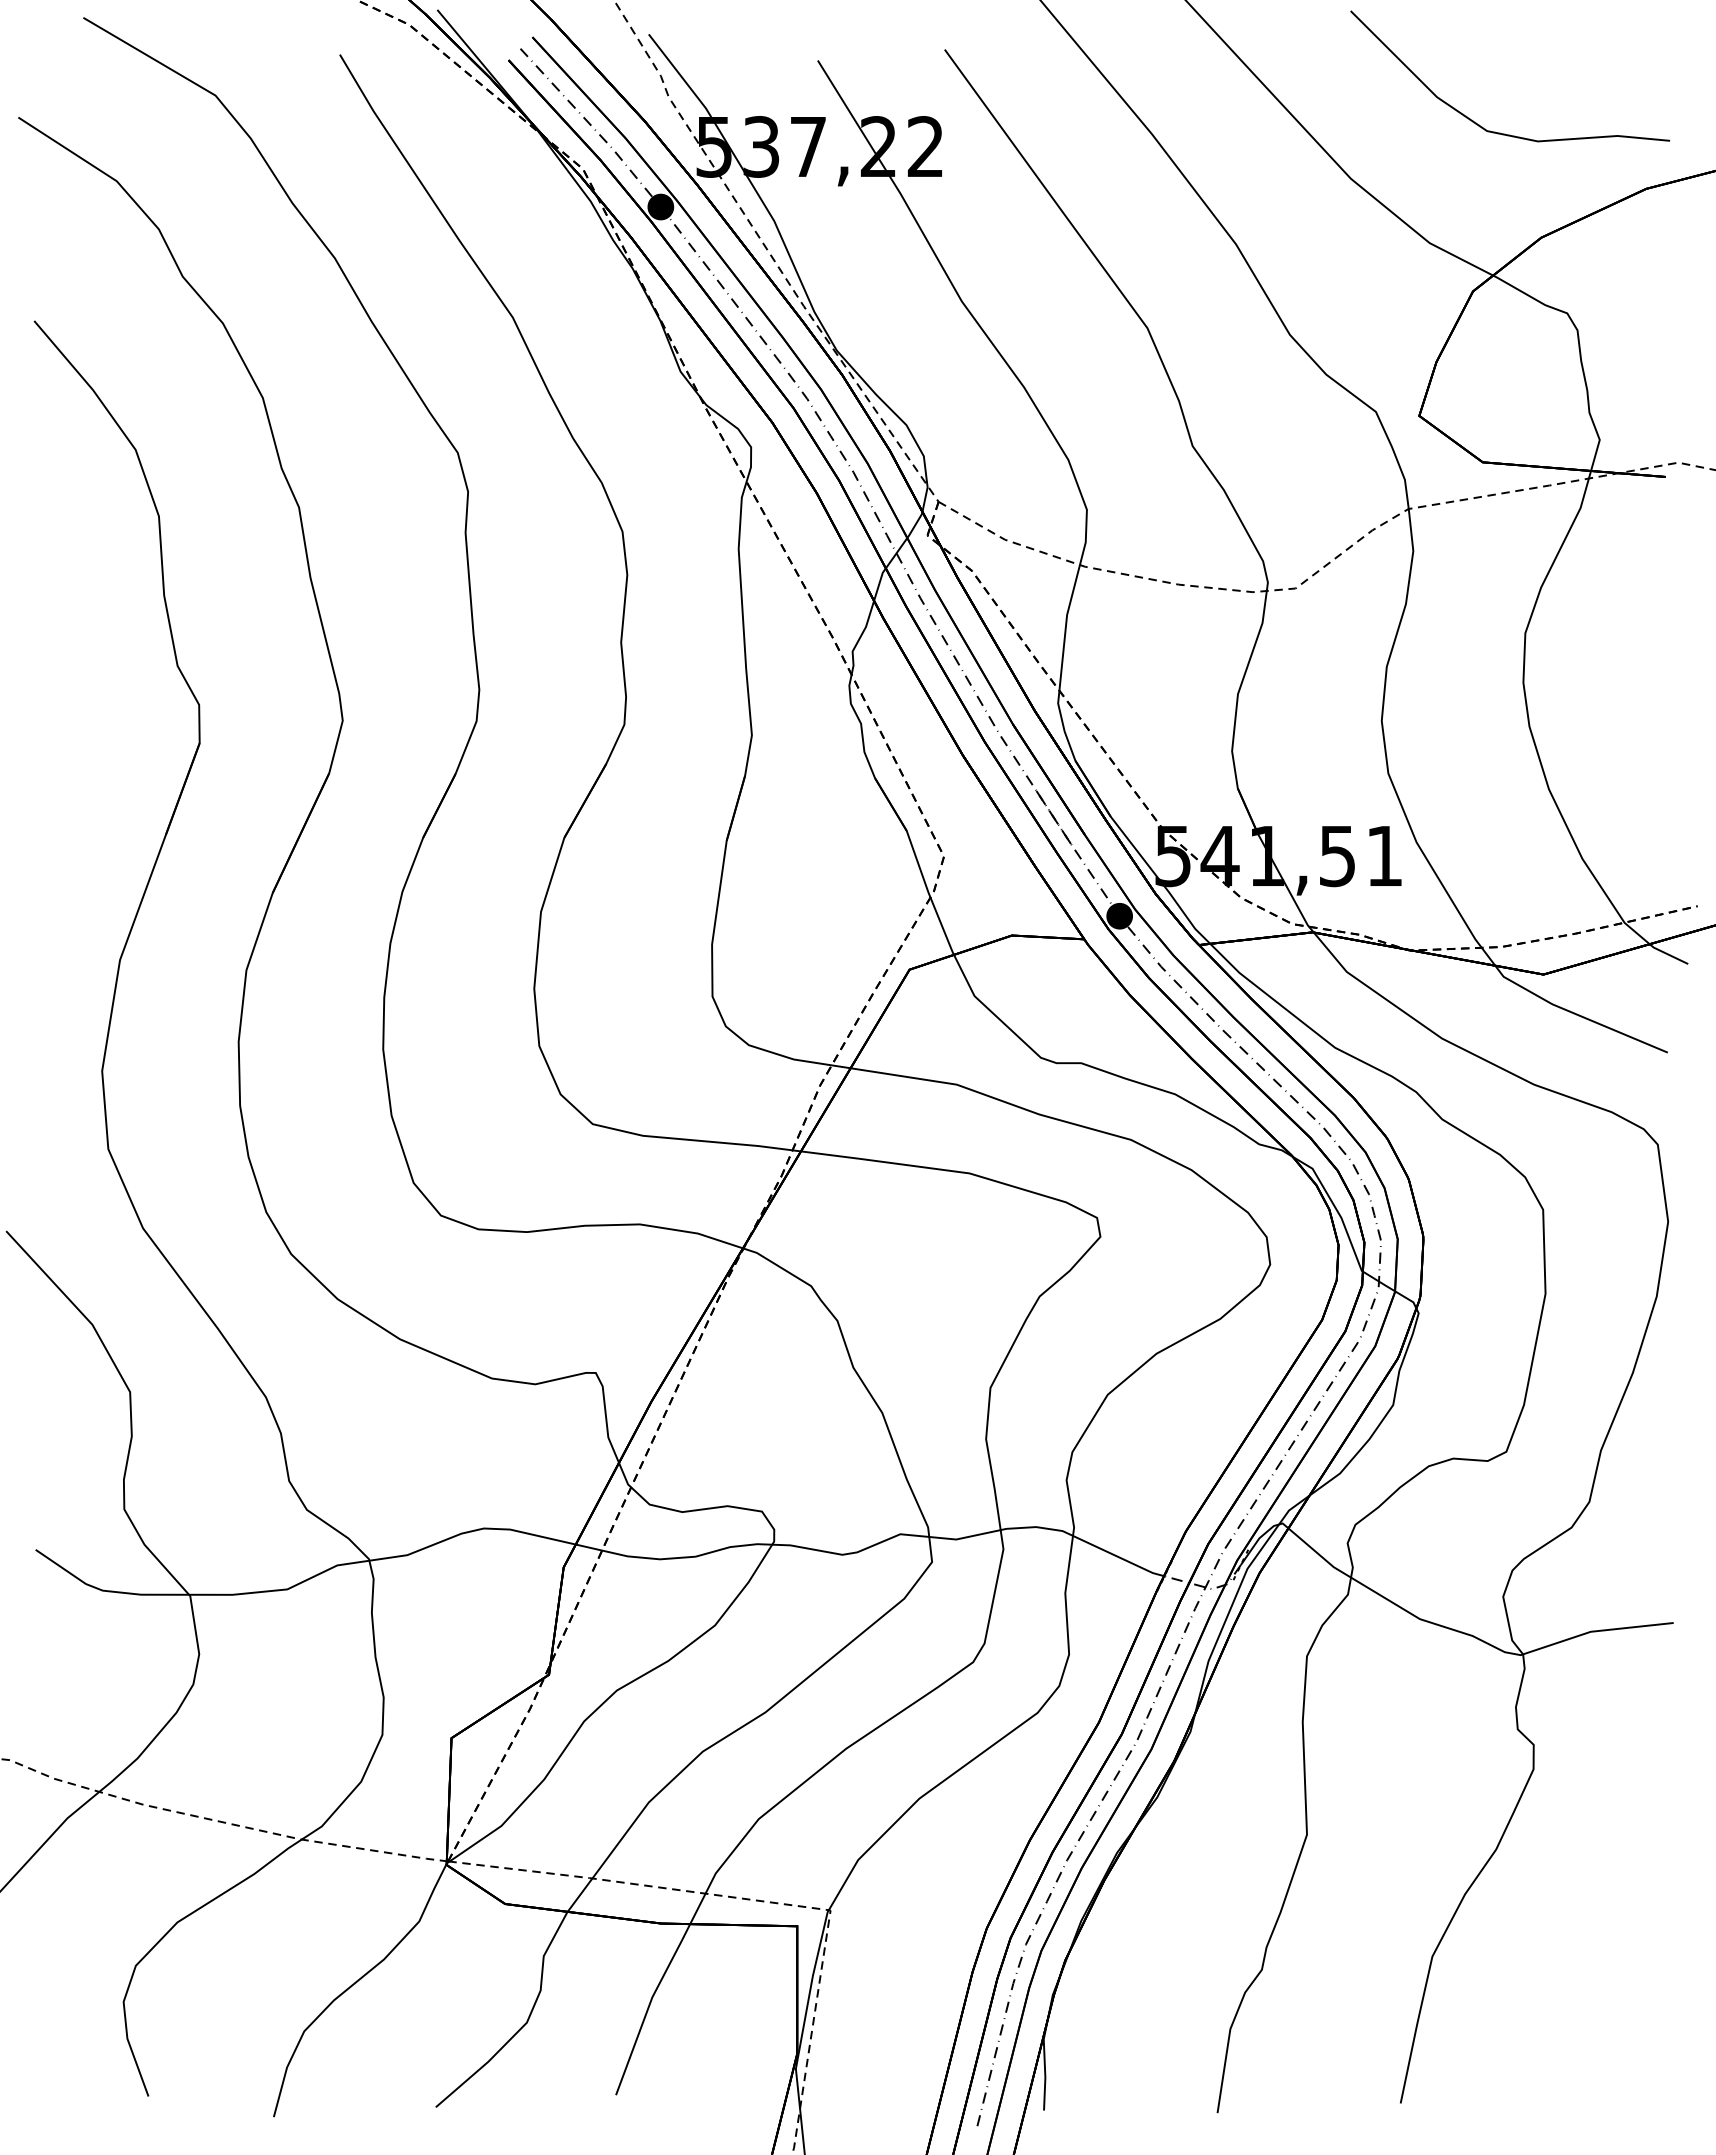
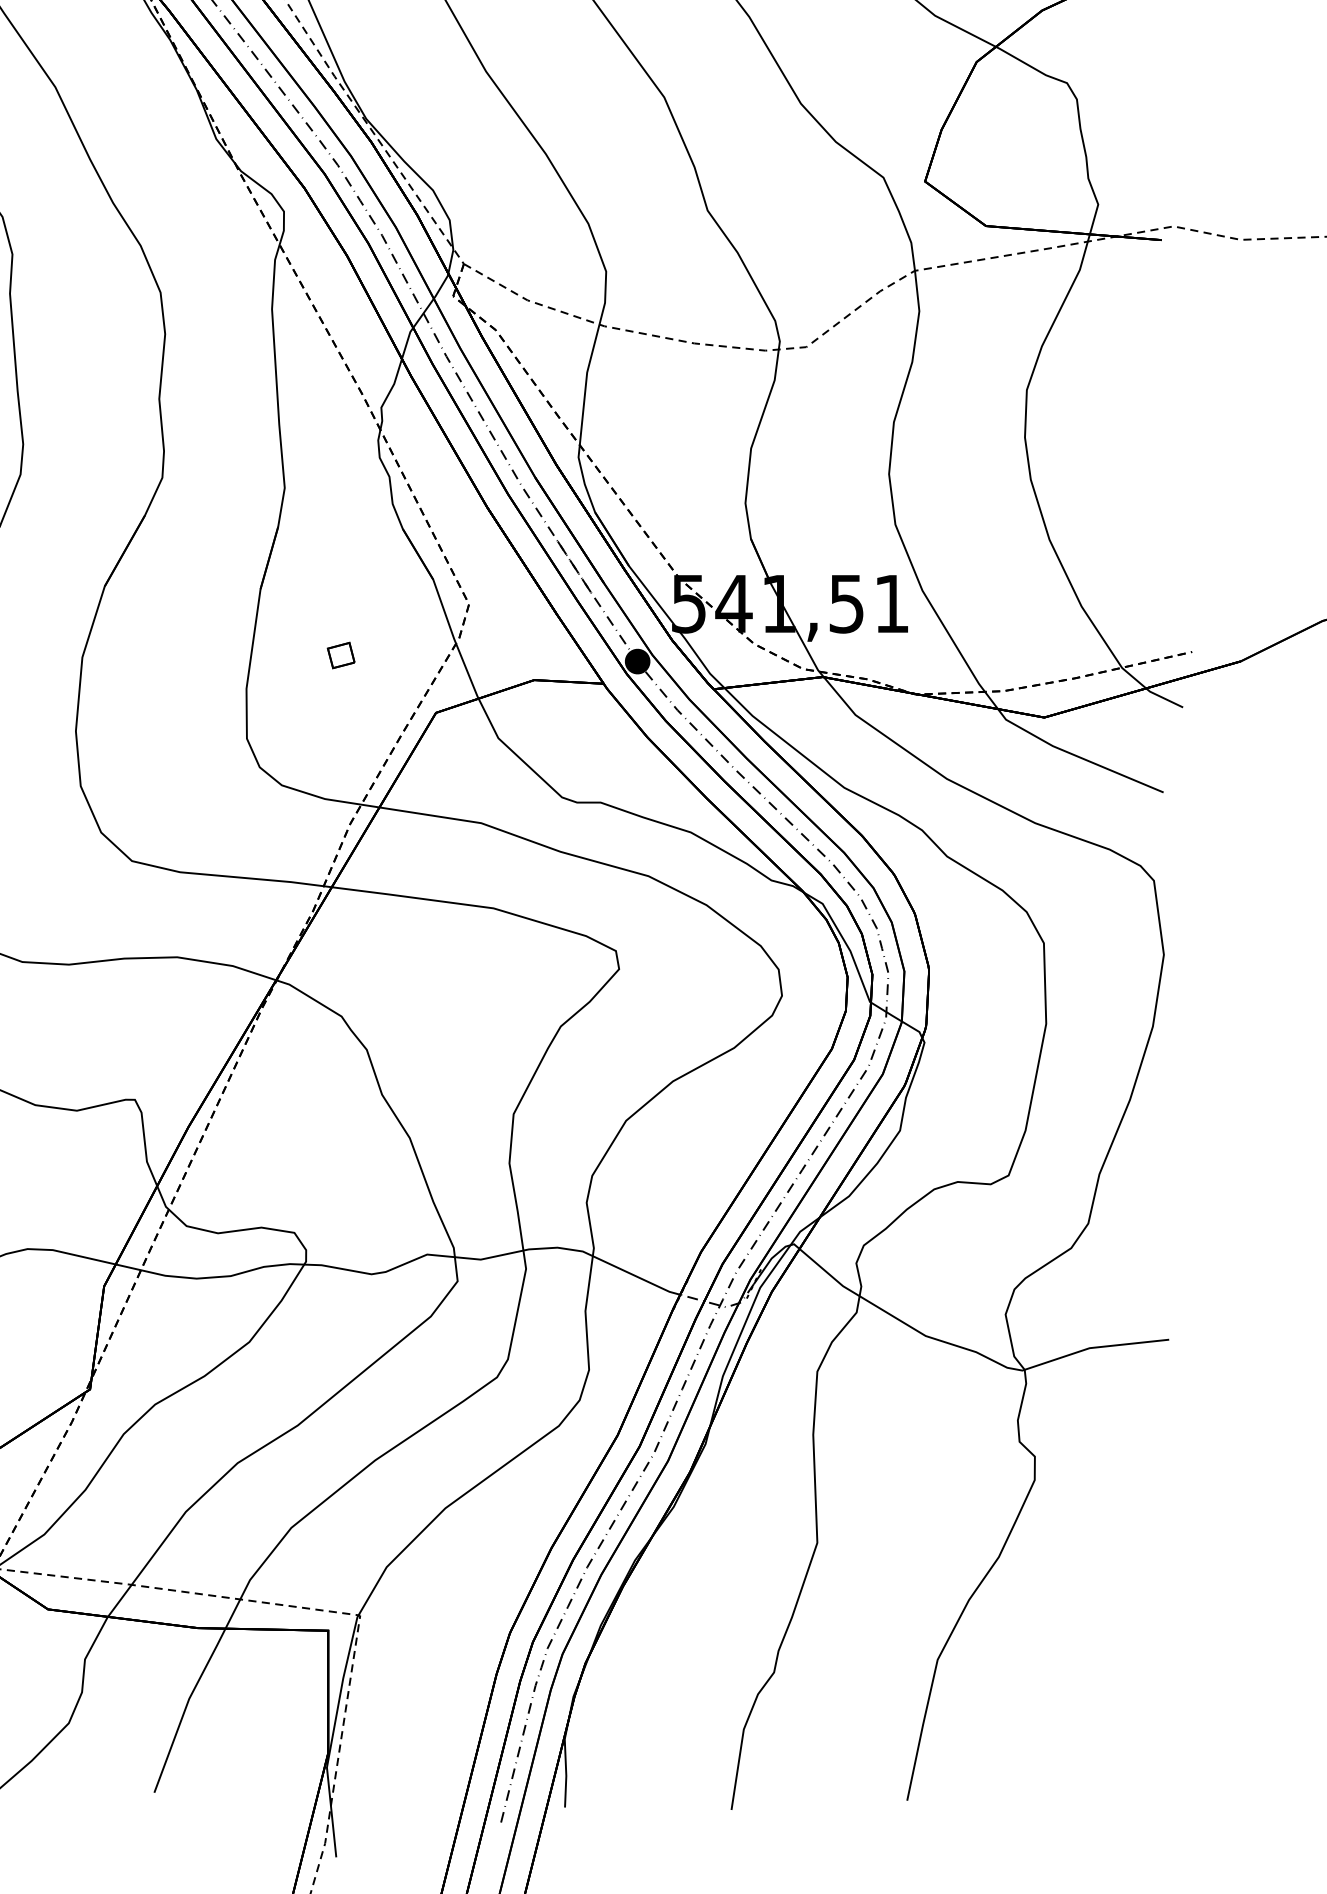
part: (810, 909) -> (340, 655), added

